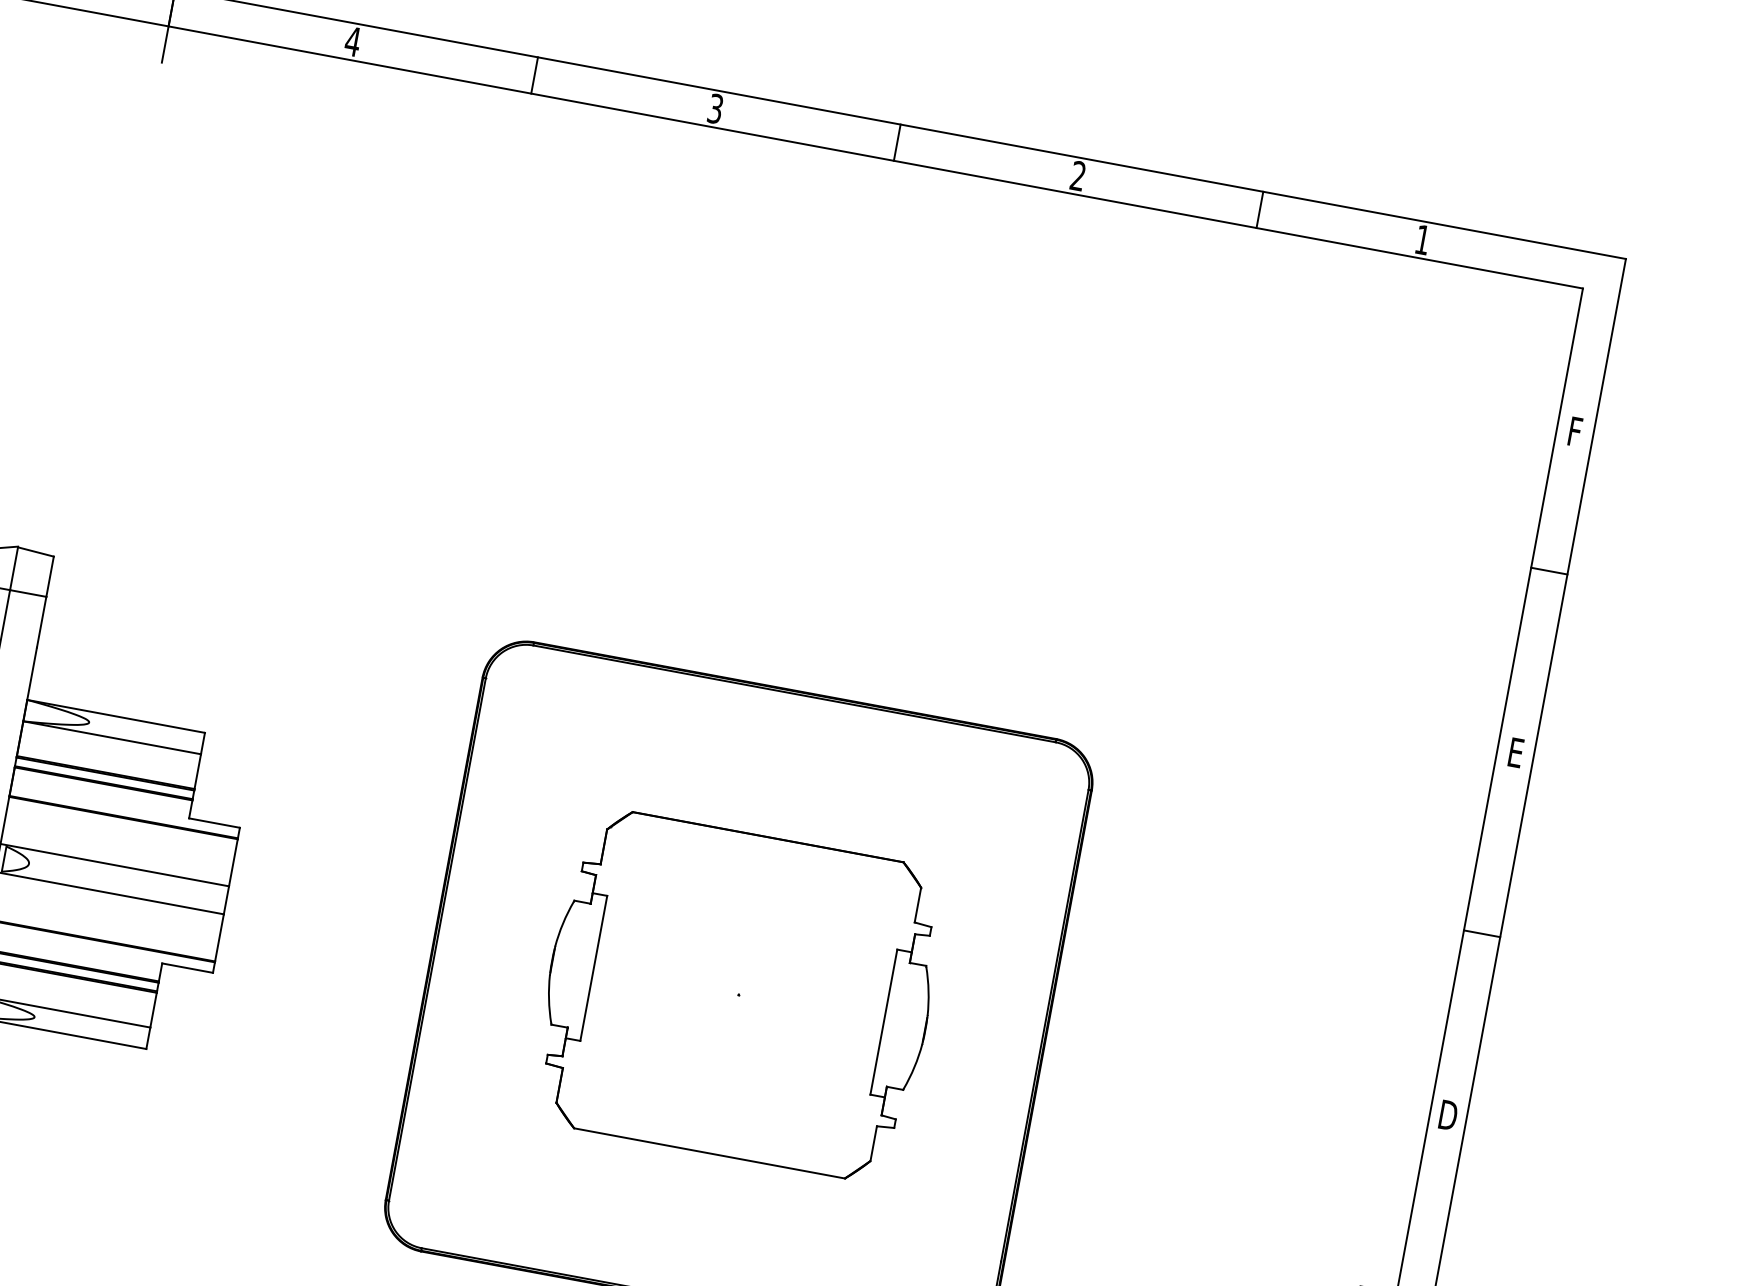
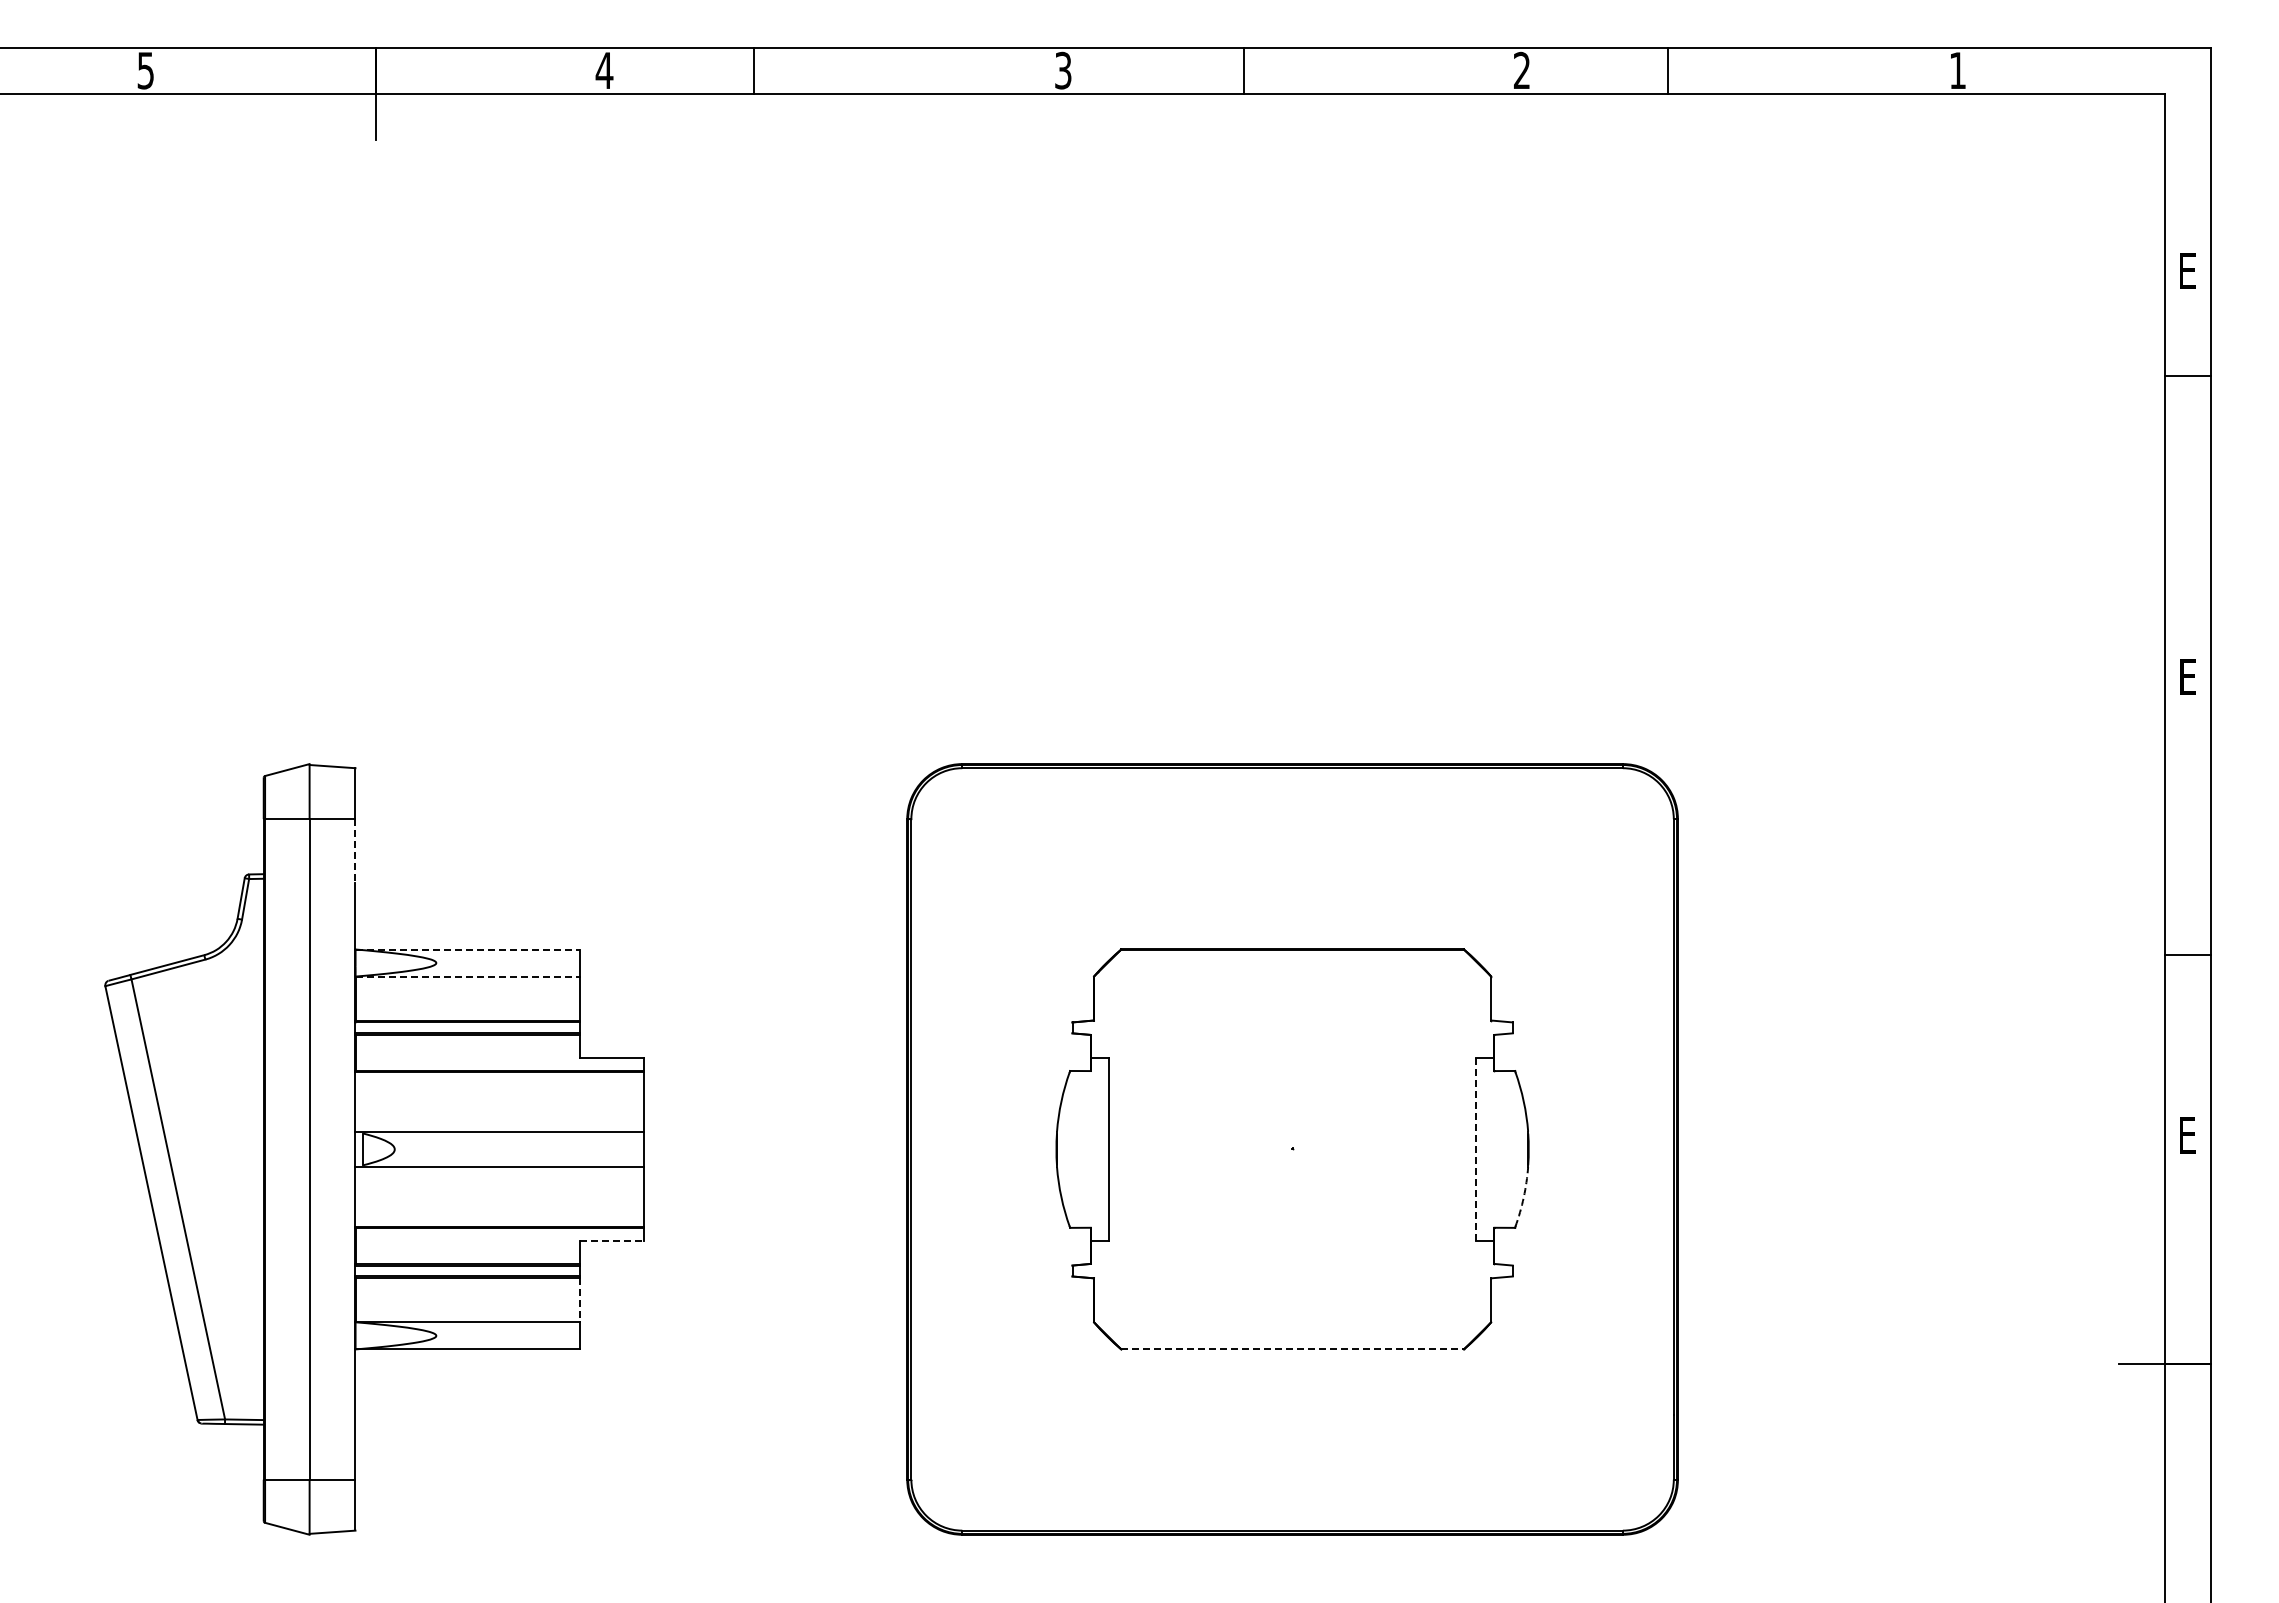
line: (534, 75) -> (754, 70), moved
line: (897, 142) -> (1244, 70), moved
line: (1259, 209) -> (1667, 70), moved
text: (1575, 431) -> (2187, 270), F -> E
line: (1549, 571) -> (2187, 376), moved
line: (41, 622) -> (355, 851), solid -> dashed
line: (116, 716) -> (468, 949), solid -> dashed
line: (112, 737) -> (468, 976), solid -> dashed
line: (1481, 933) -> (2187, 954), moved
line: (187, 968) -> (612, 1241), solid -> dashed
line: (153, 1010) -> (580, 1300), solid -> dashed
line: (884, 1022) -> (1476, 1149), solid -> dashed
arc: (914, 1067) -> (1523, 1197), solid -> dashed
text: (1448, 1115) -> (2187, 1135), D -> E
line: (710, 1153) -> (1293, 1349), solid -> dashed

